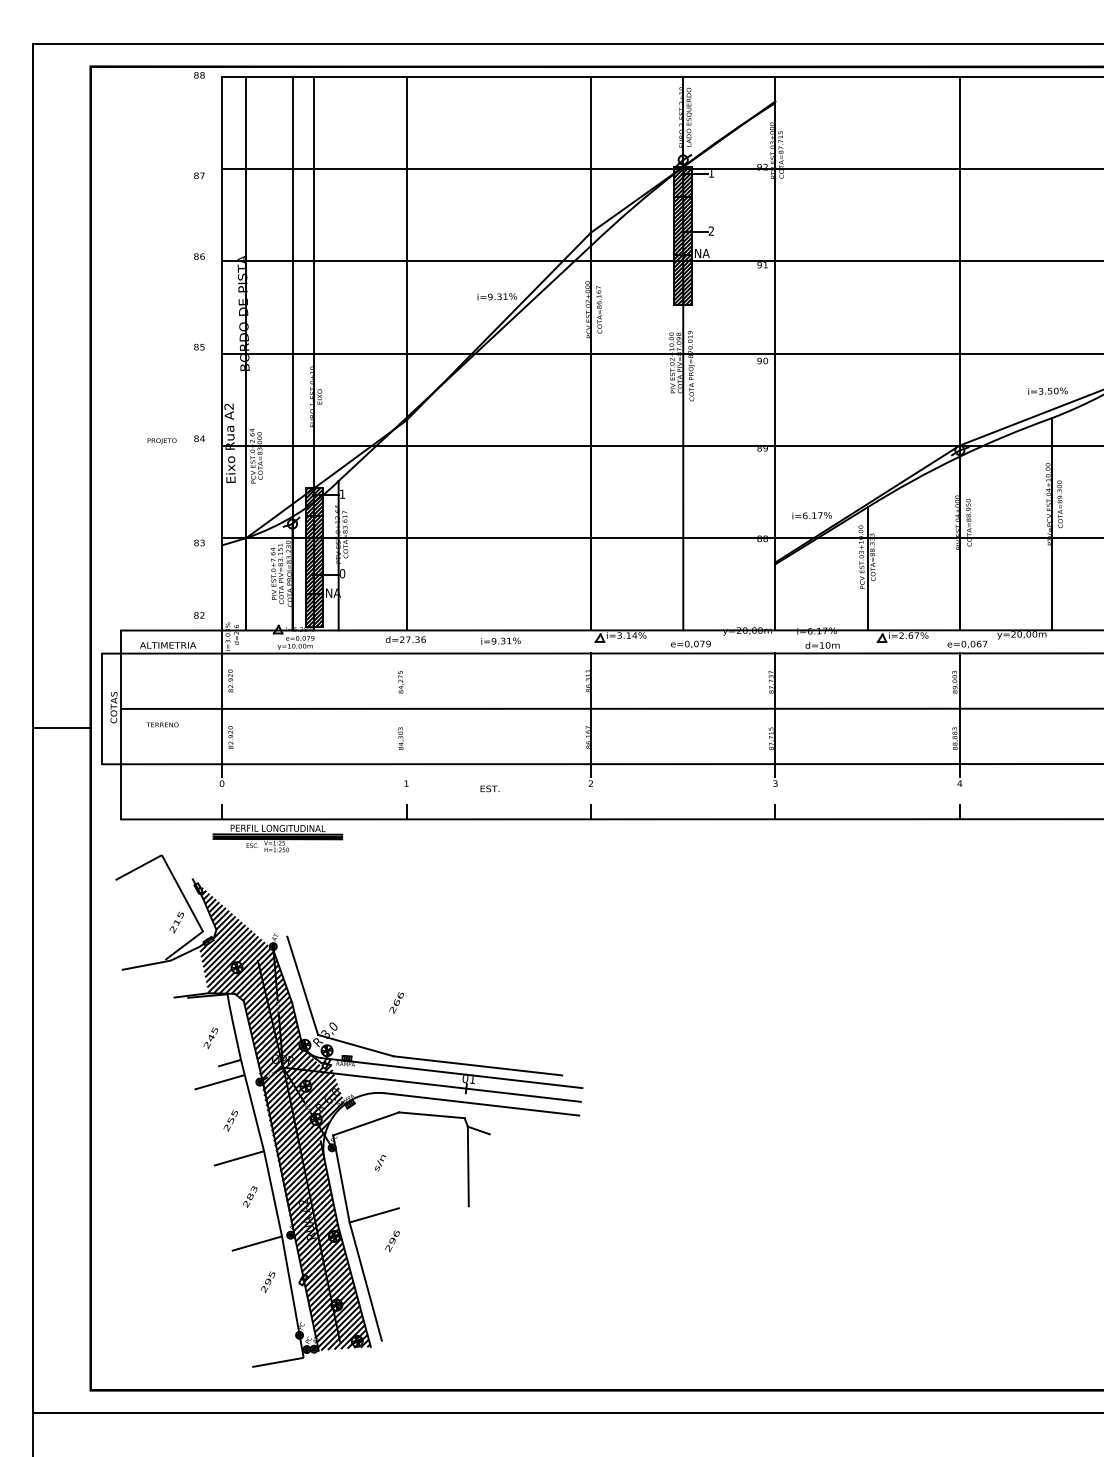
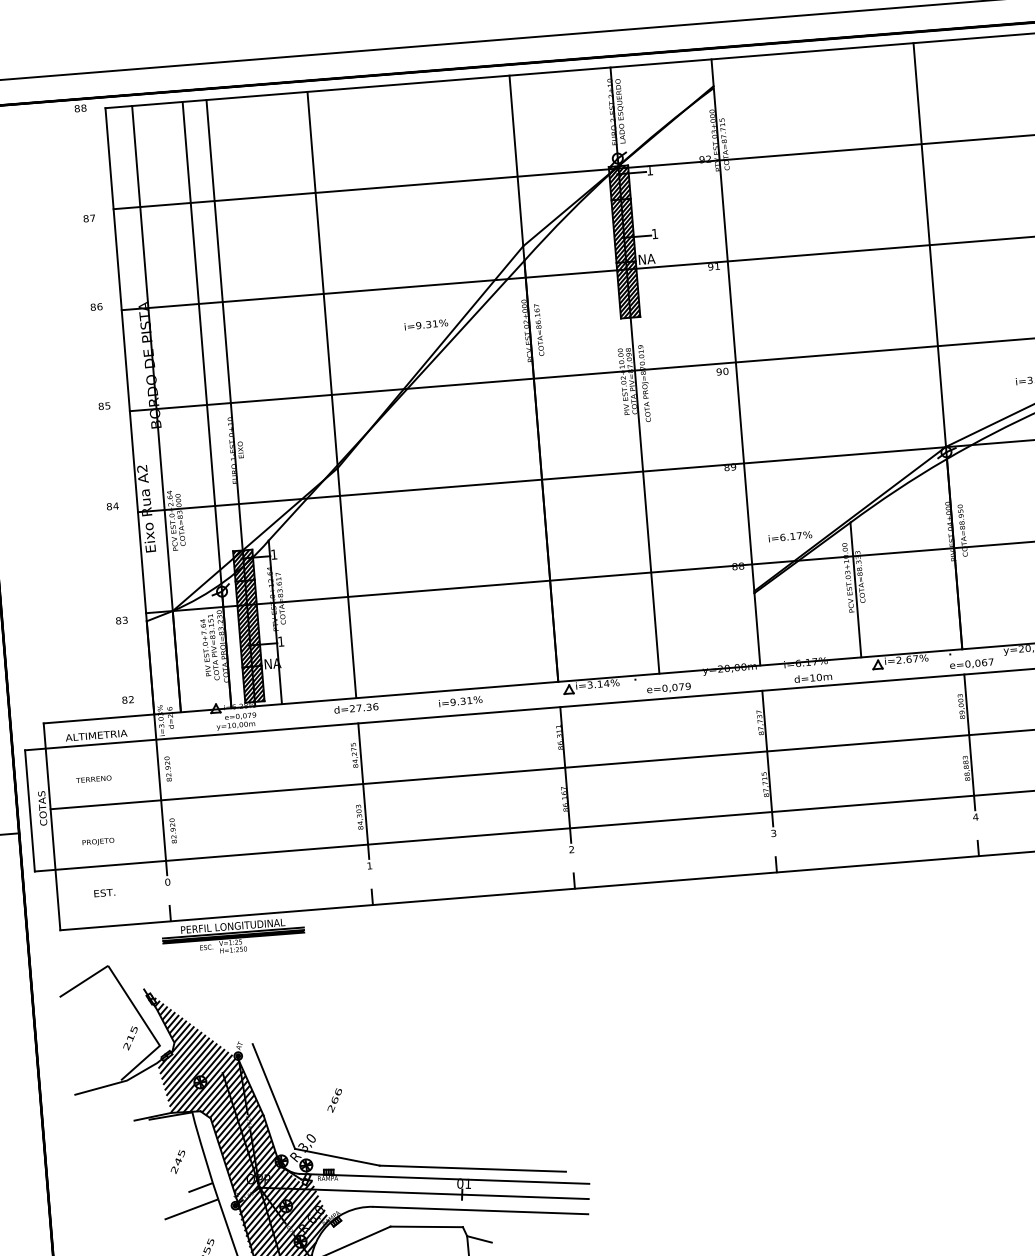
text: (710, 230) -> (653, 233), 2 -> 1
text: (161, 441) -> (97, 842), moved
text: (342, 573) -> (281, 641), 0 -> 1
line: (406, 715) -> (363, 791), added
text: (162, 724) -> (93, 778), moved
text: (489, 788) -> (104, 892), moved
text: (396, 1002) -> (334, 1100), moved

